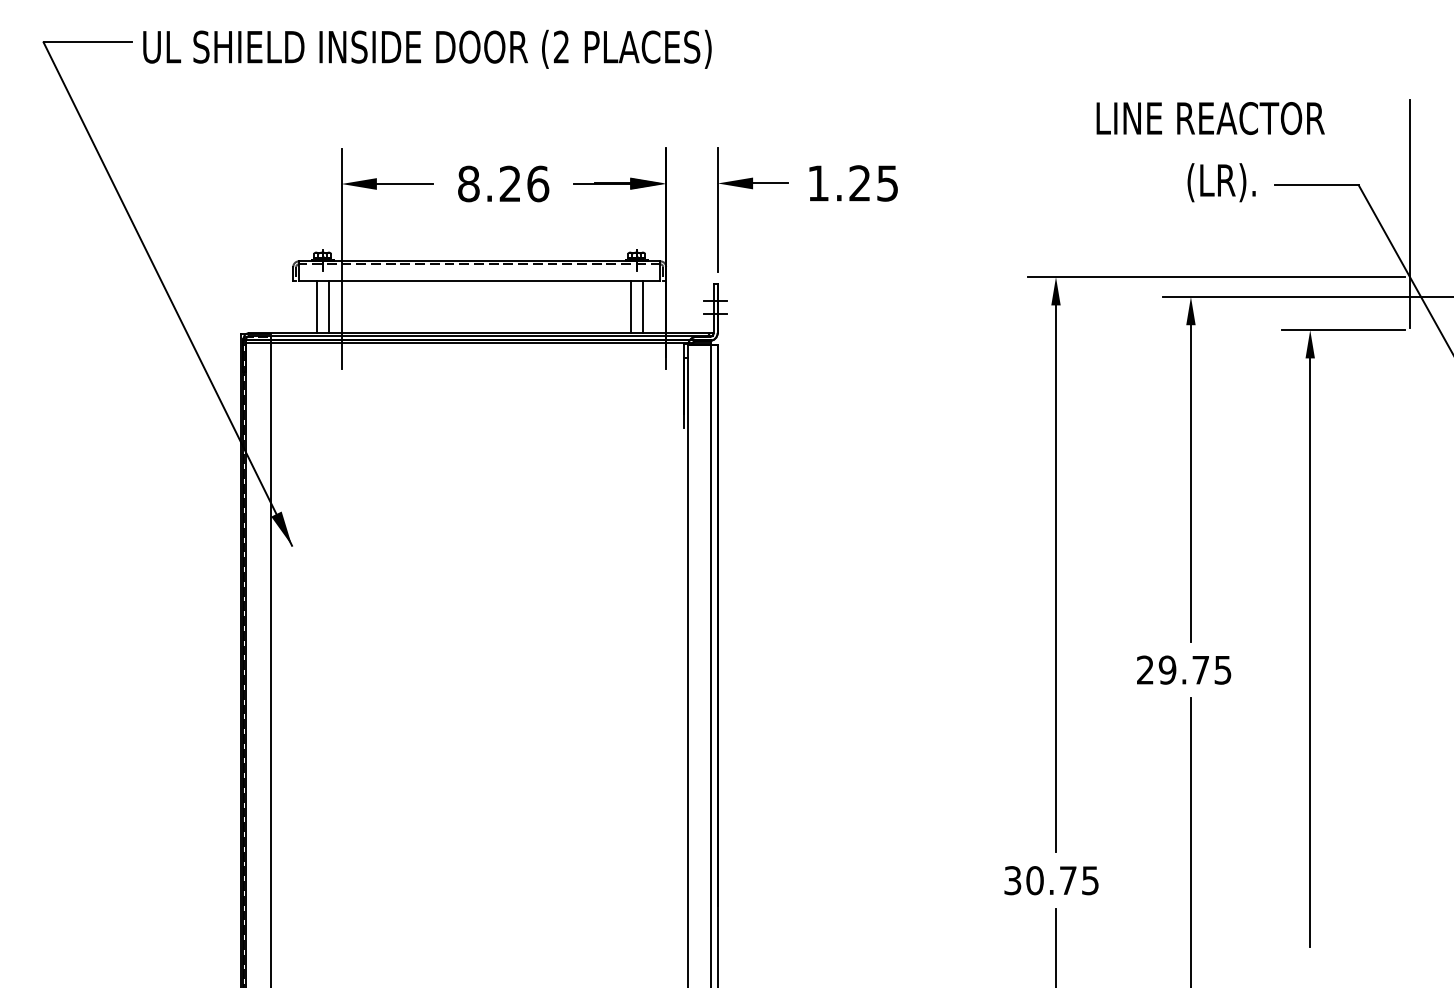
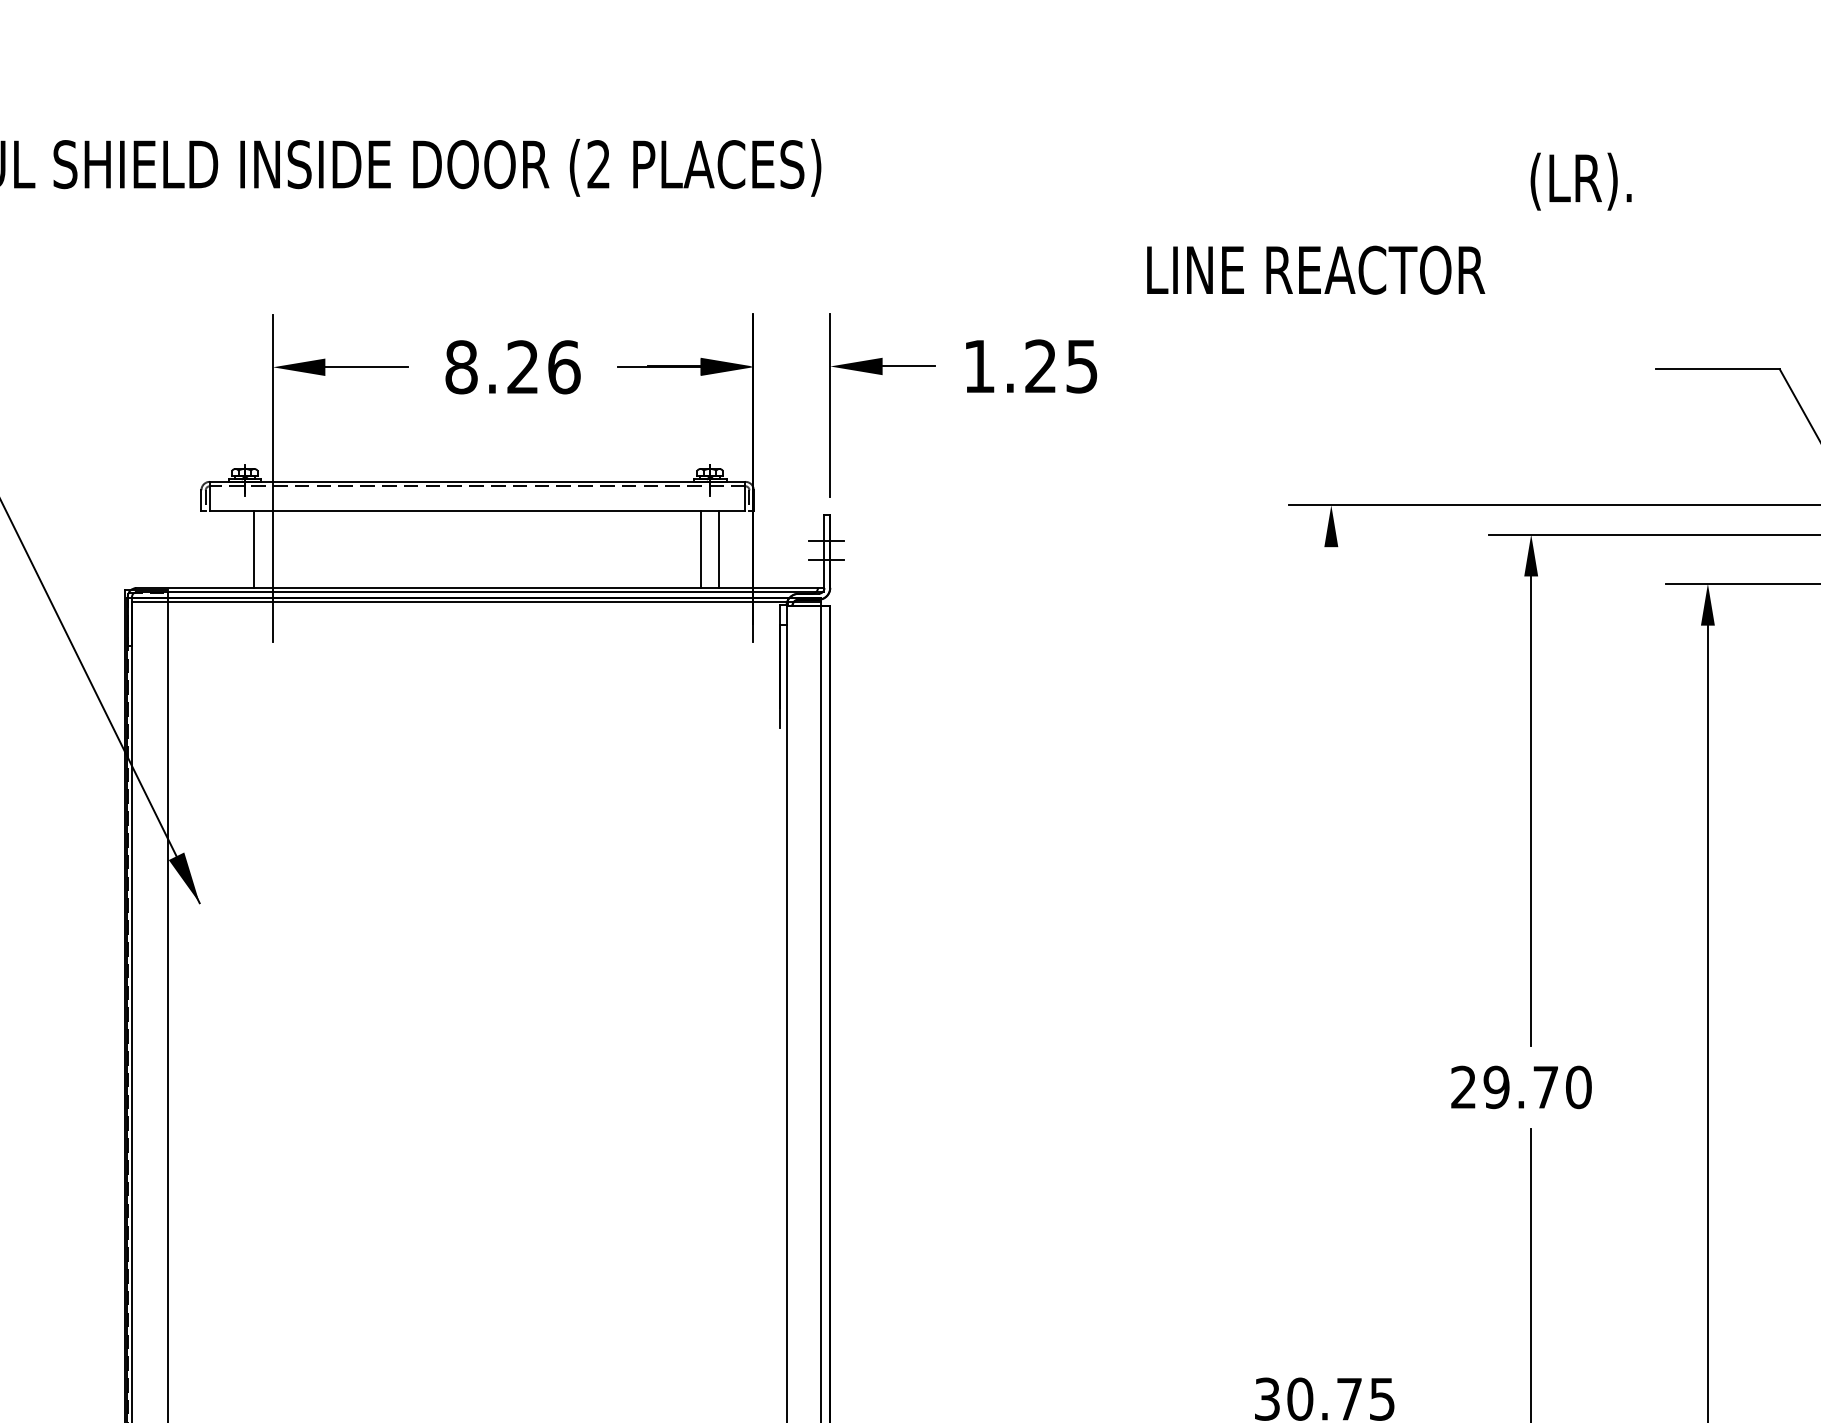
text: (1210, 118) -> (1315, 270), moved
text: (1221, 182) -> (1580, 181), moved
line: (316, 306) -> (235, 548), removed
line: (1056, 578) -> (1332, 951), removed
text: (1222, 669) -> (1577, 1086), 29.75 -> 29.70

